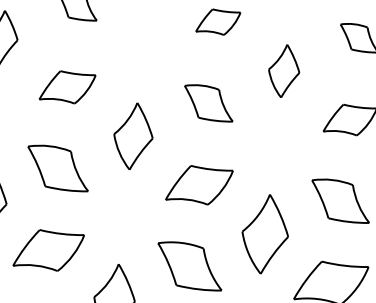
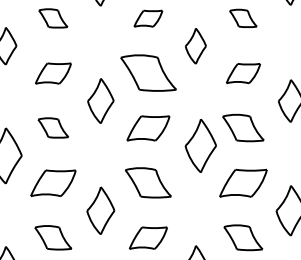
part: (207, 103) -> (147, 73), size x1.6
part: (58, 167) -> (53, 127), size x0.7
part: (264, 233) -> (200, 145), moved

